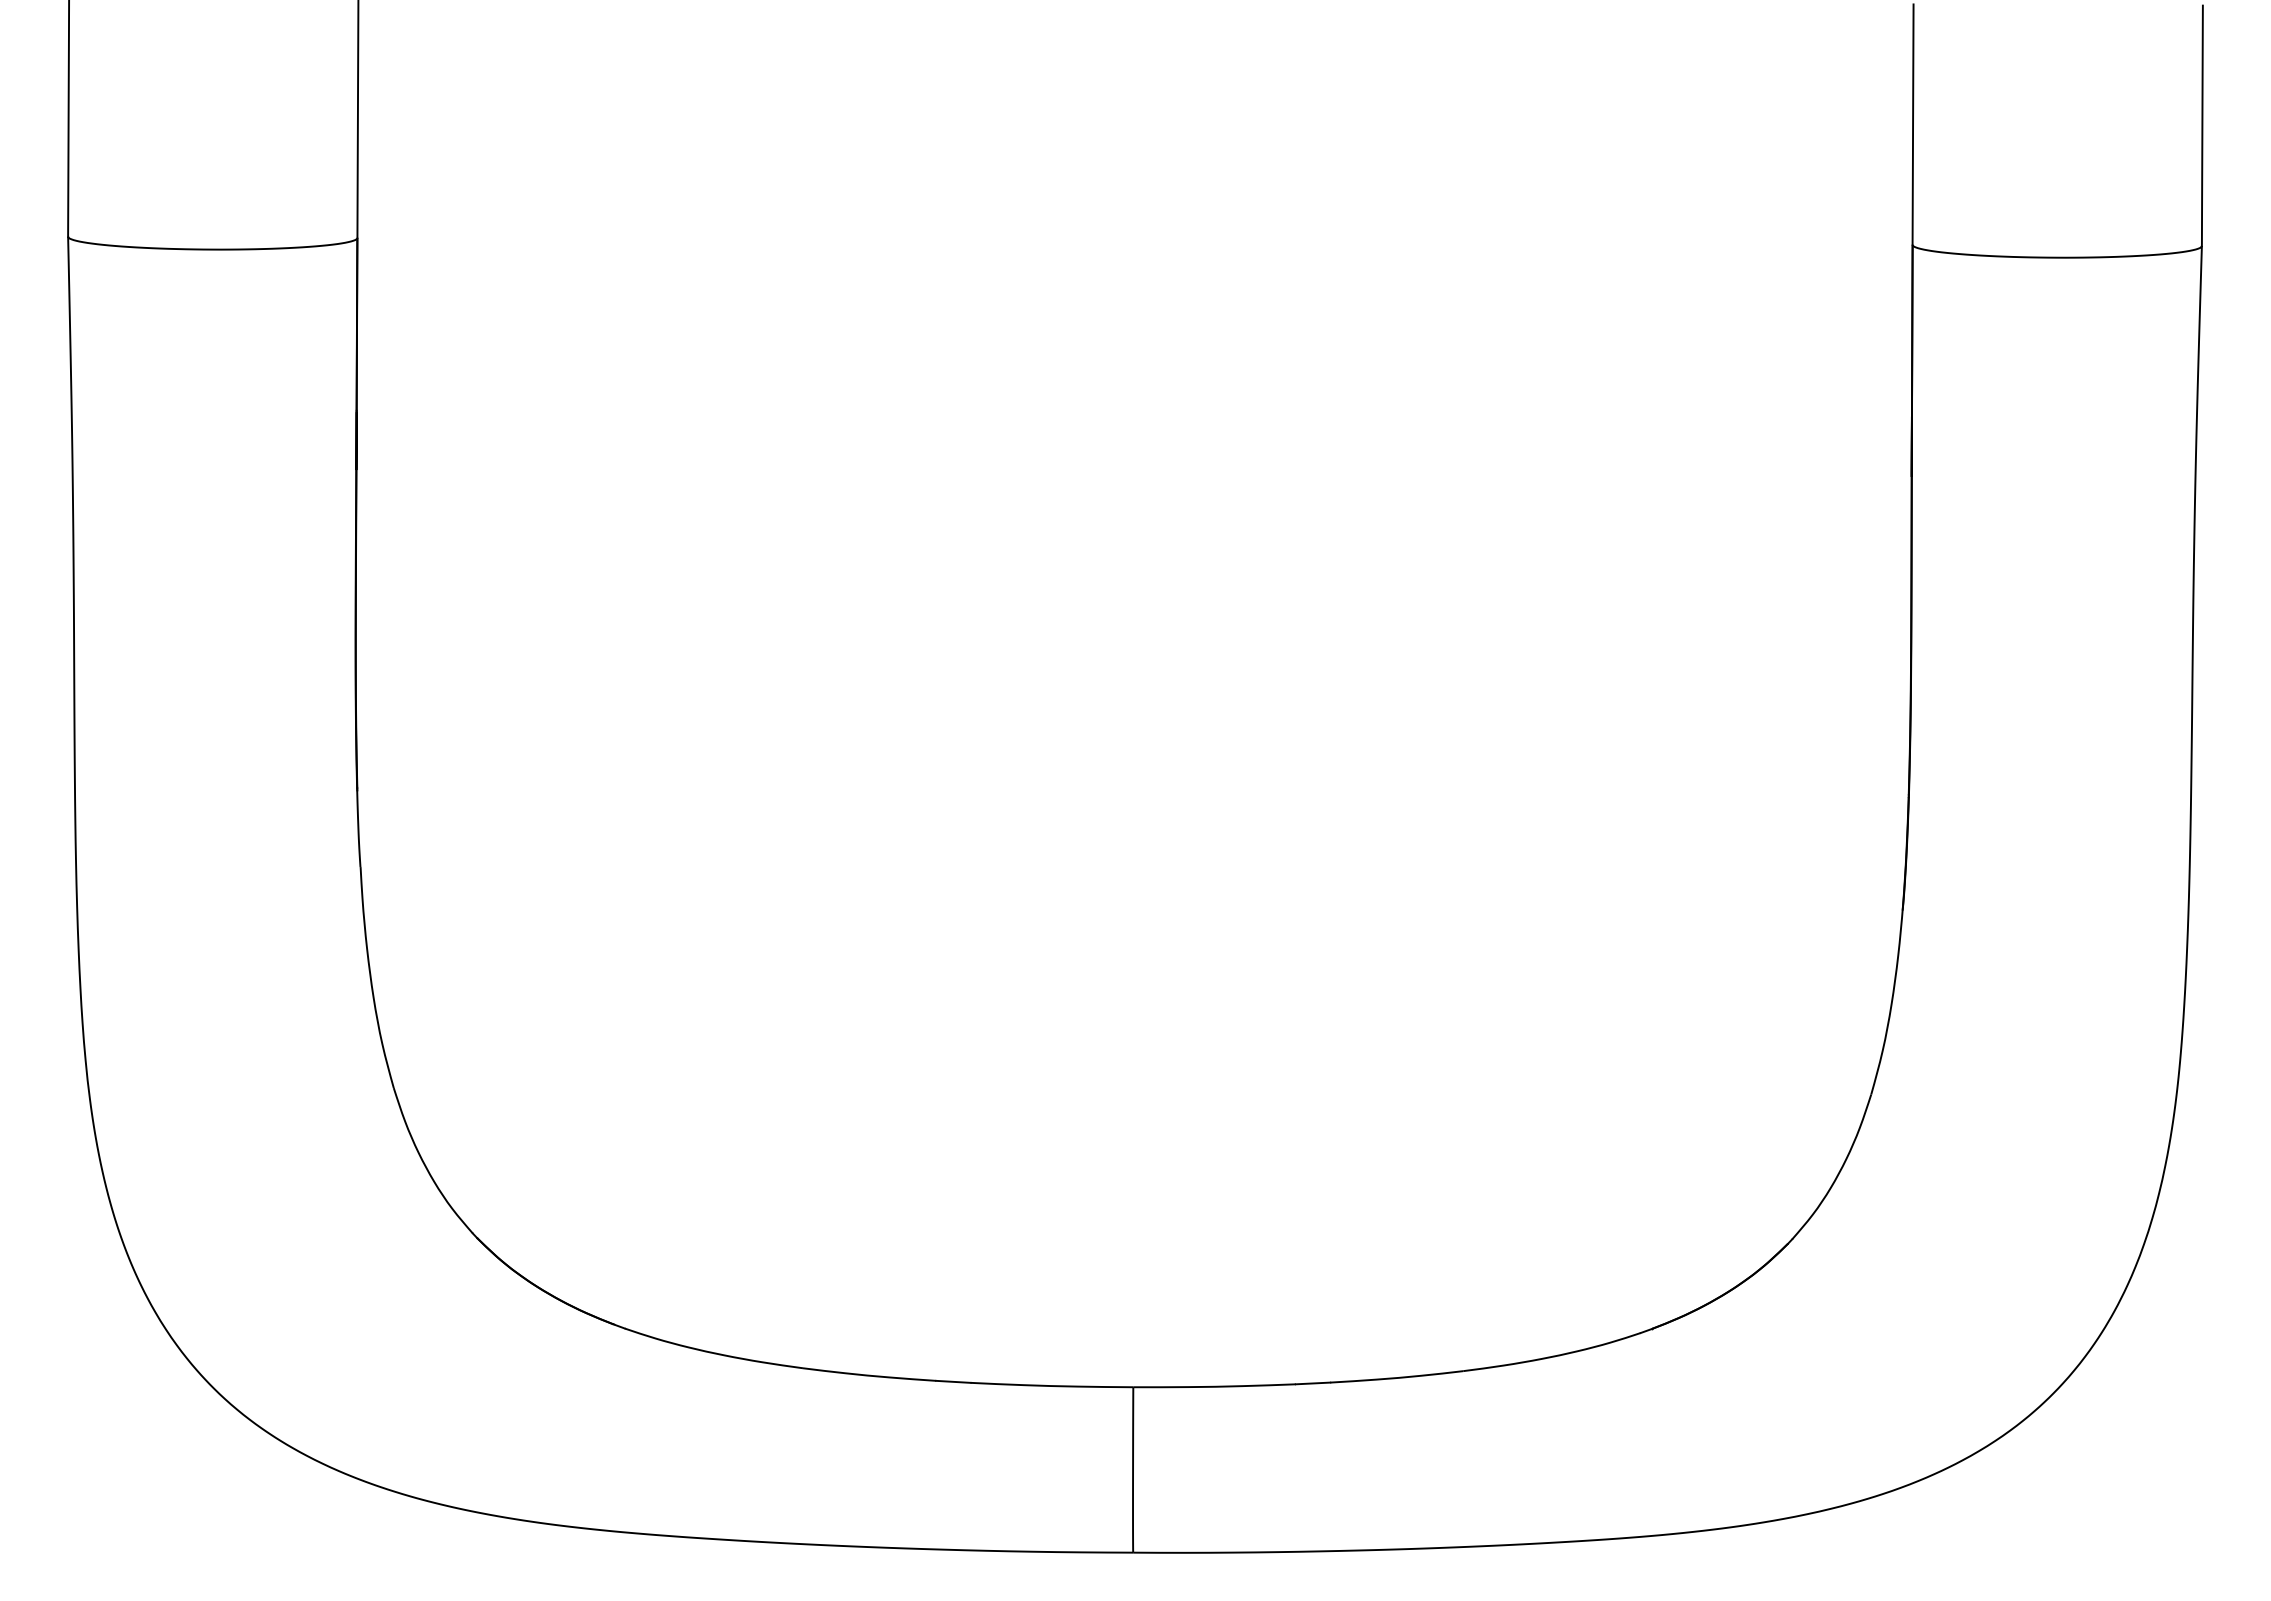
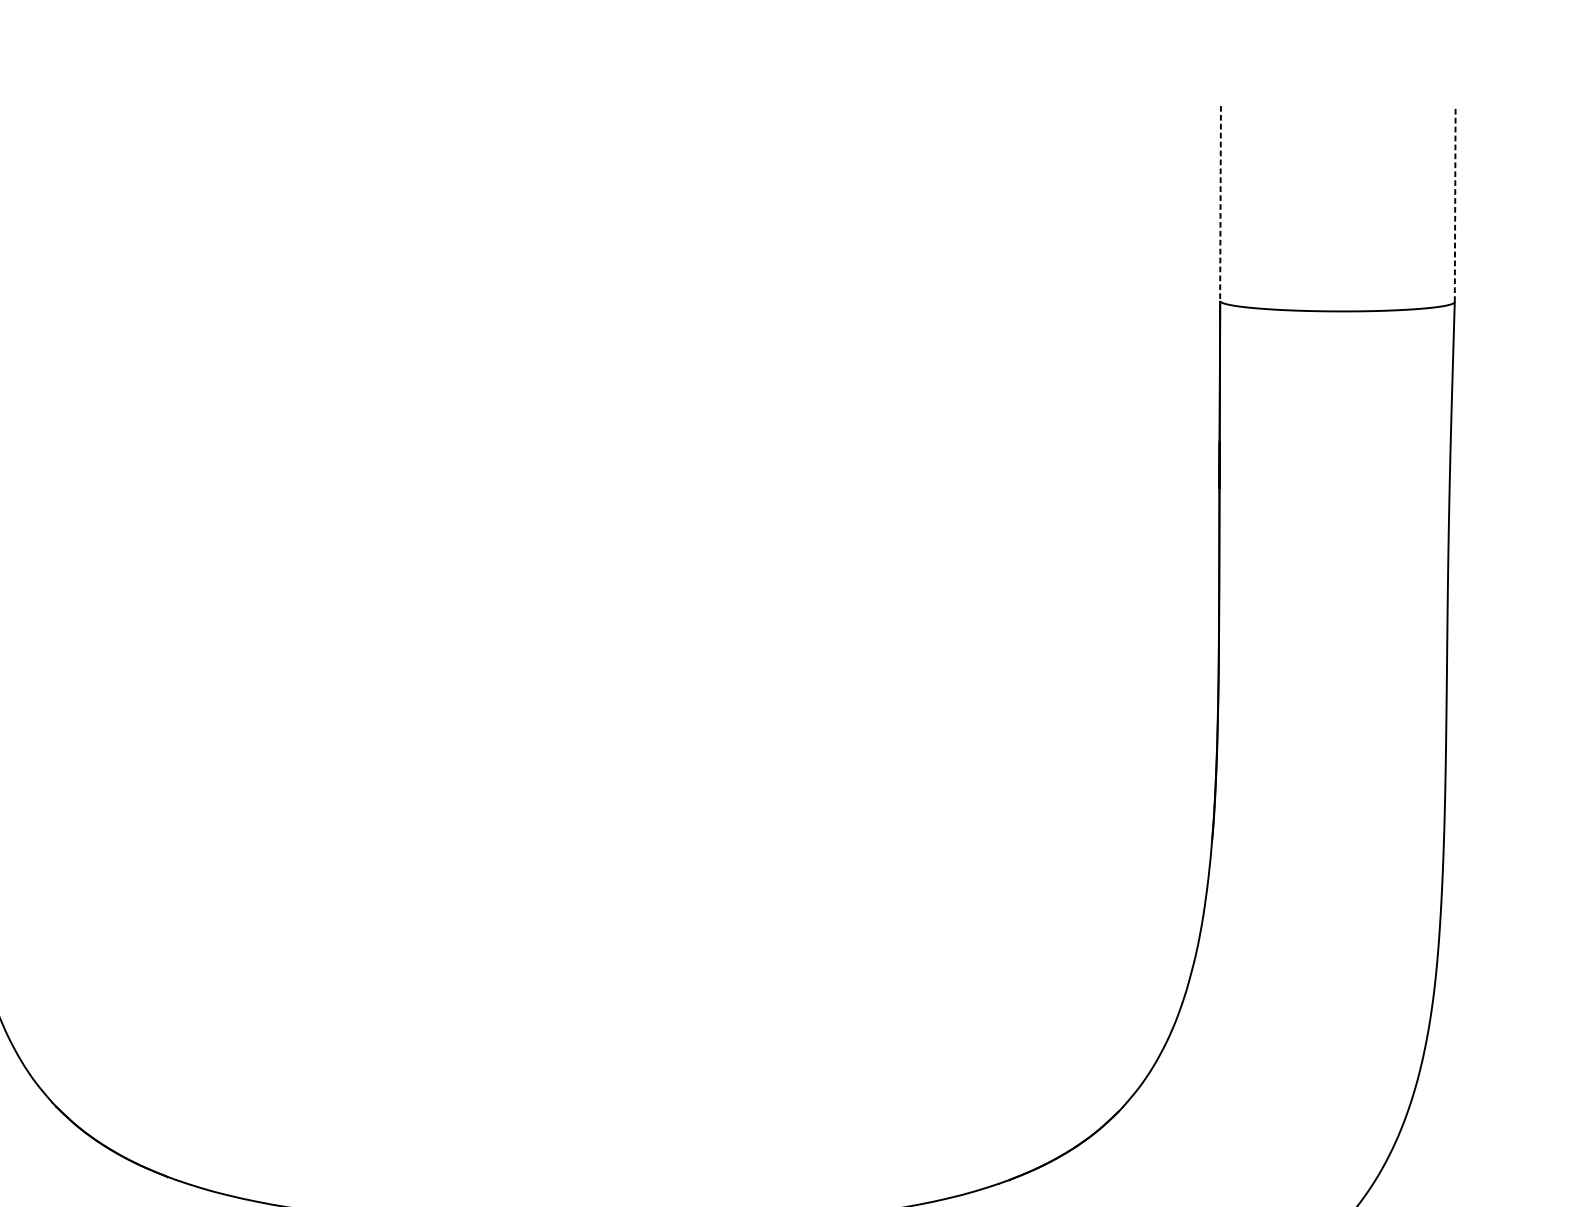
line: (1913, 125) -> (1220, 204), solid -> dashed
line: (2202, 125) -> (1455, 204), solid -> dashed

